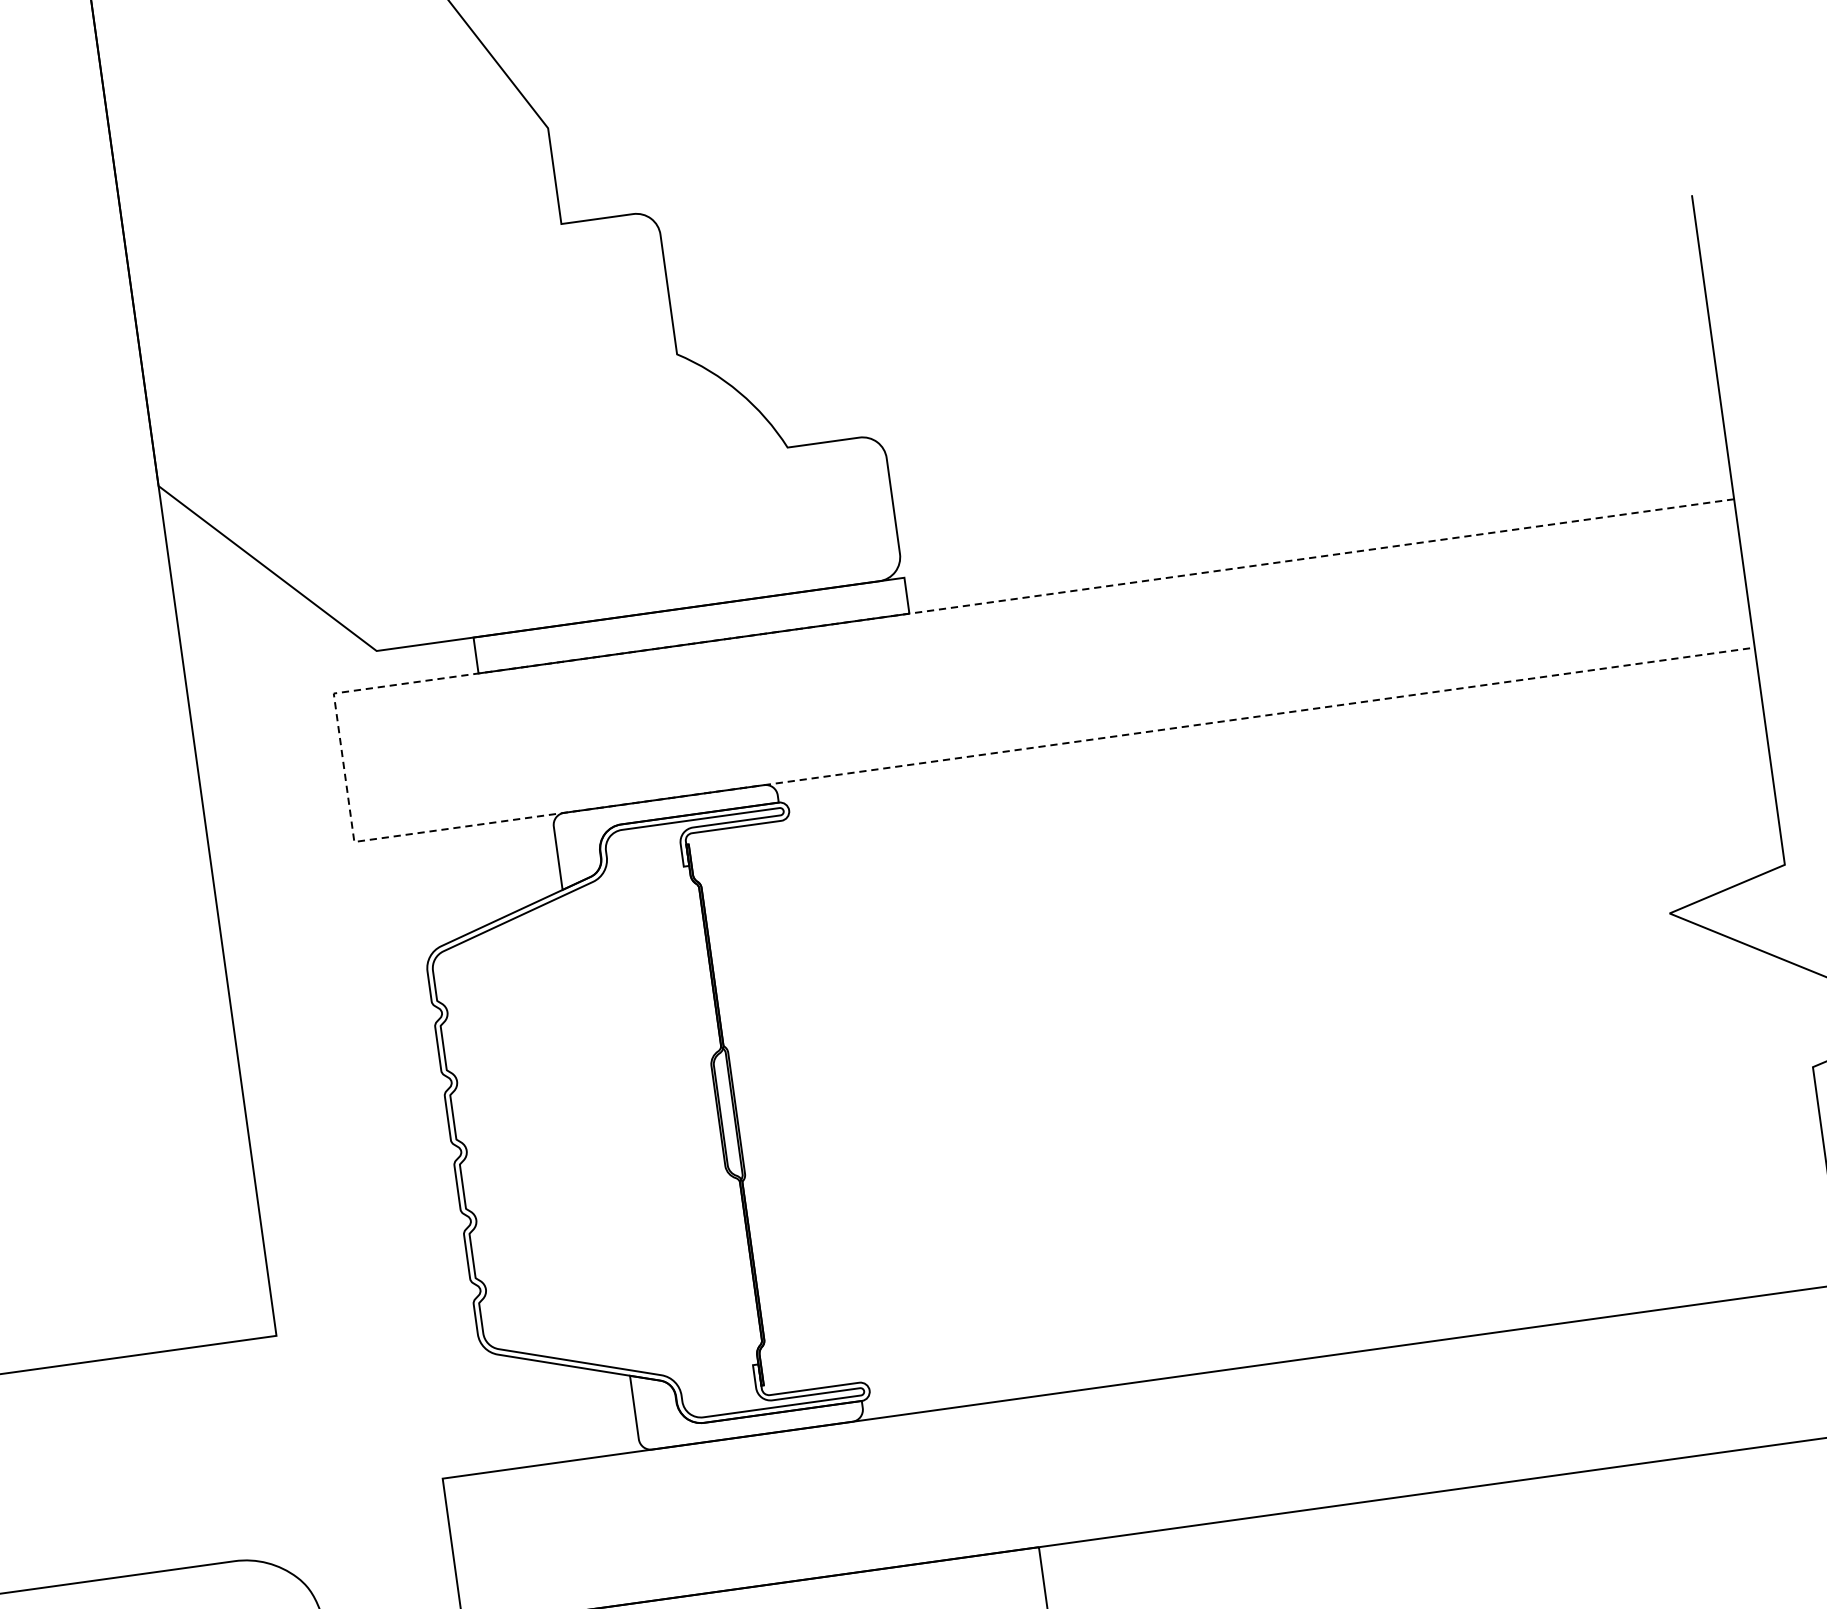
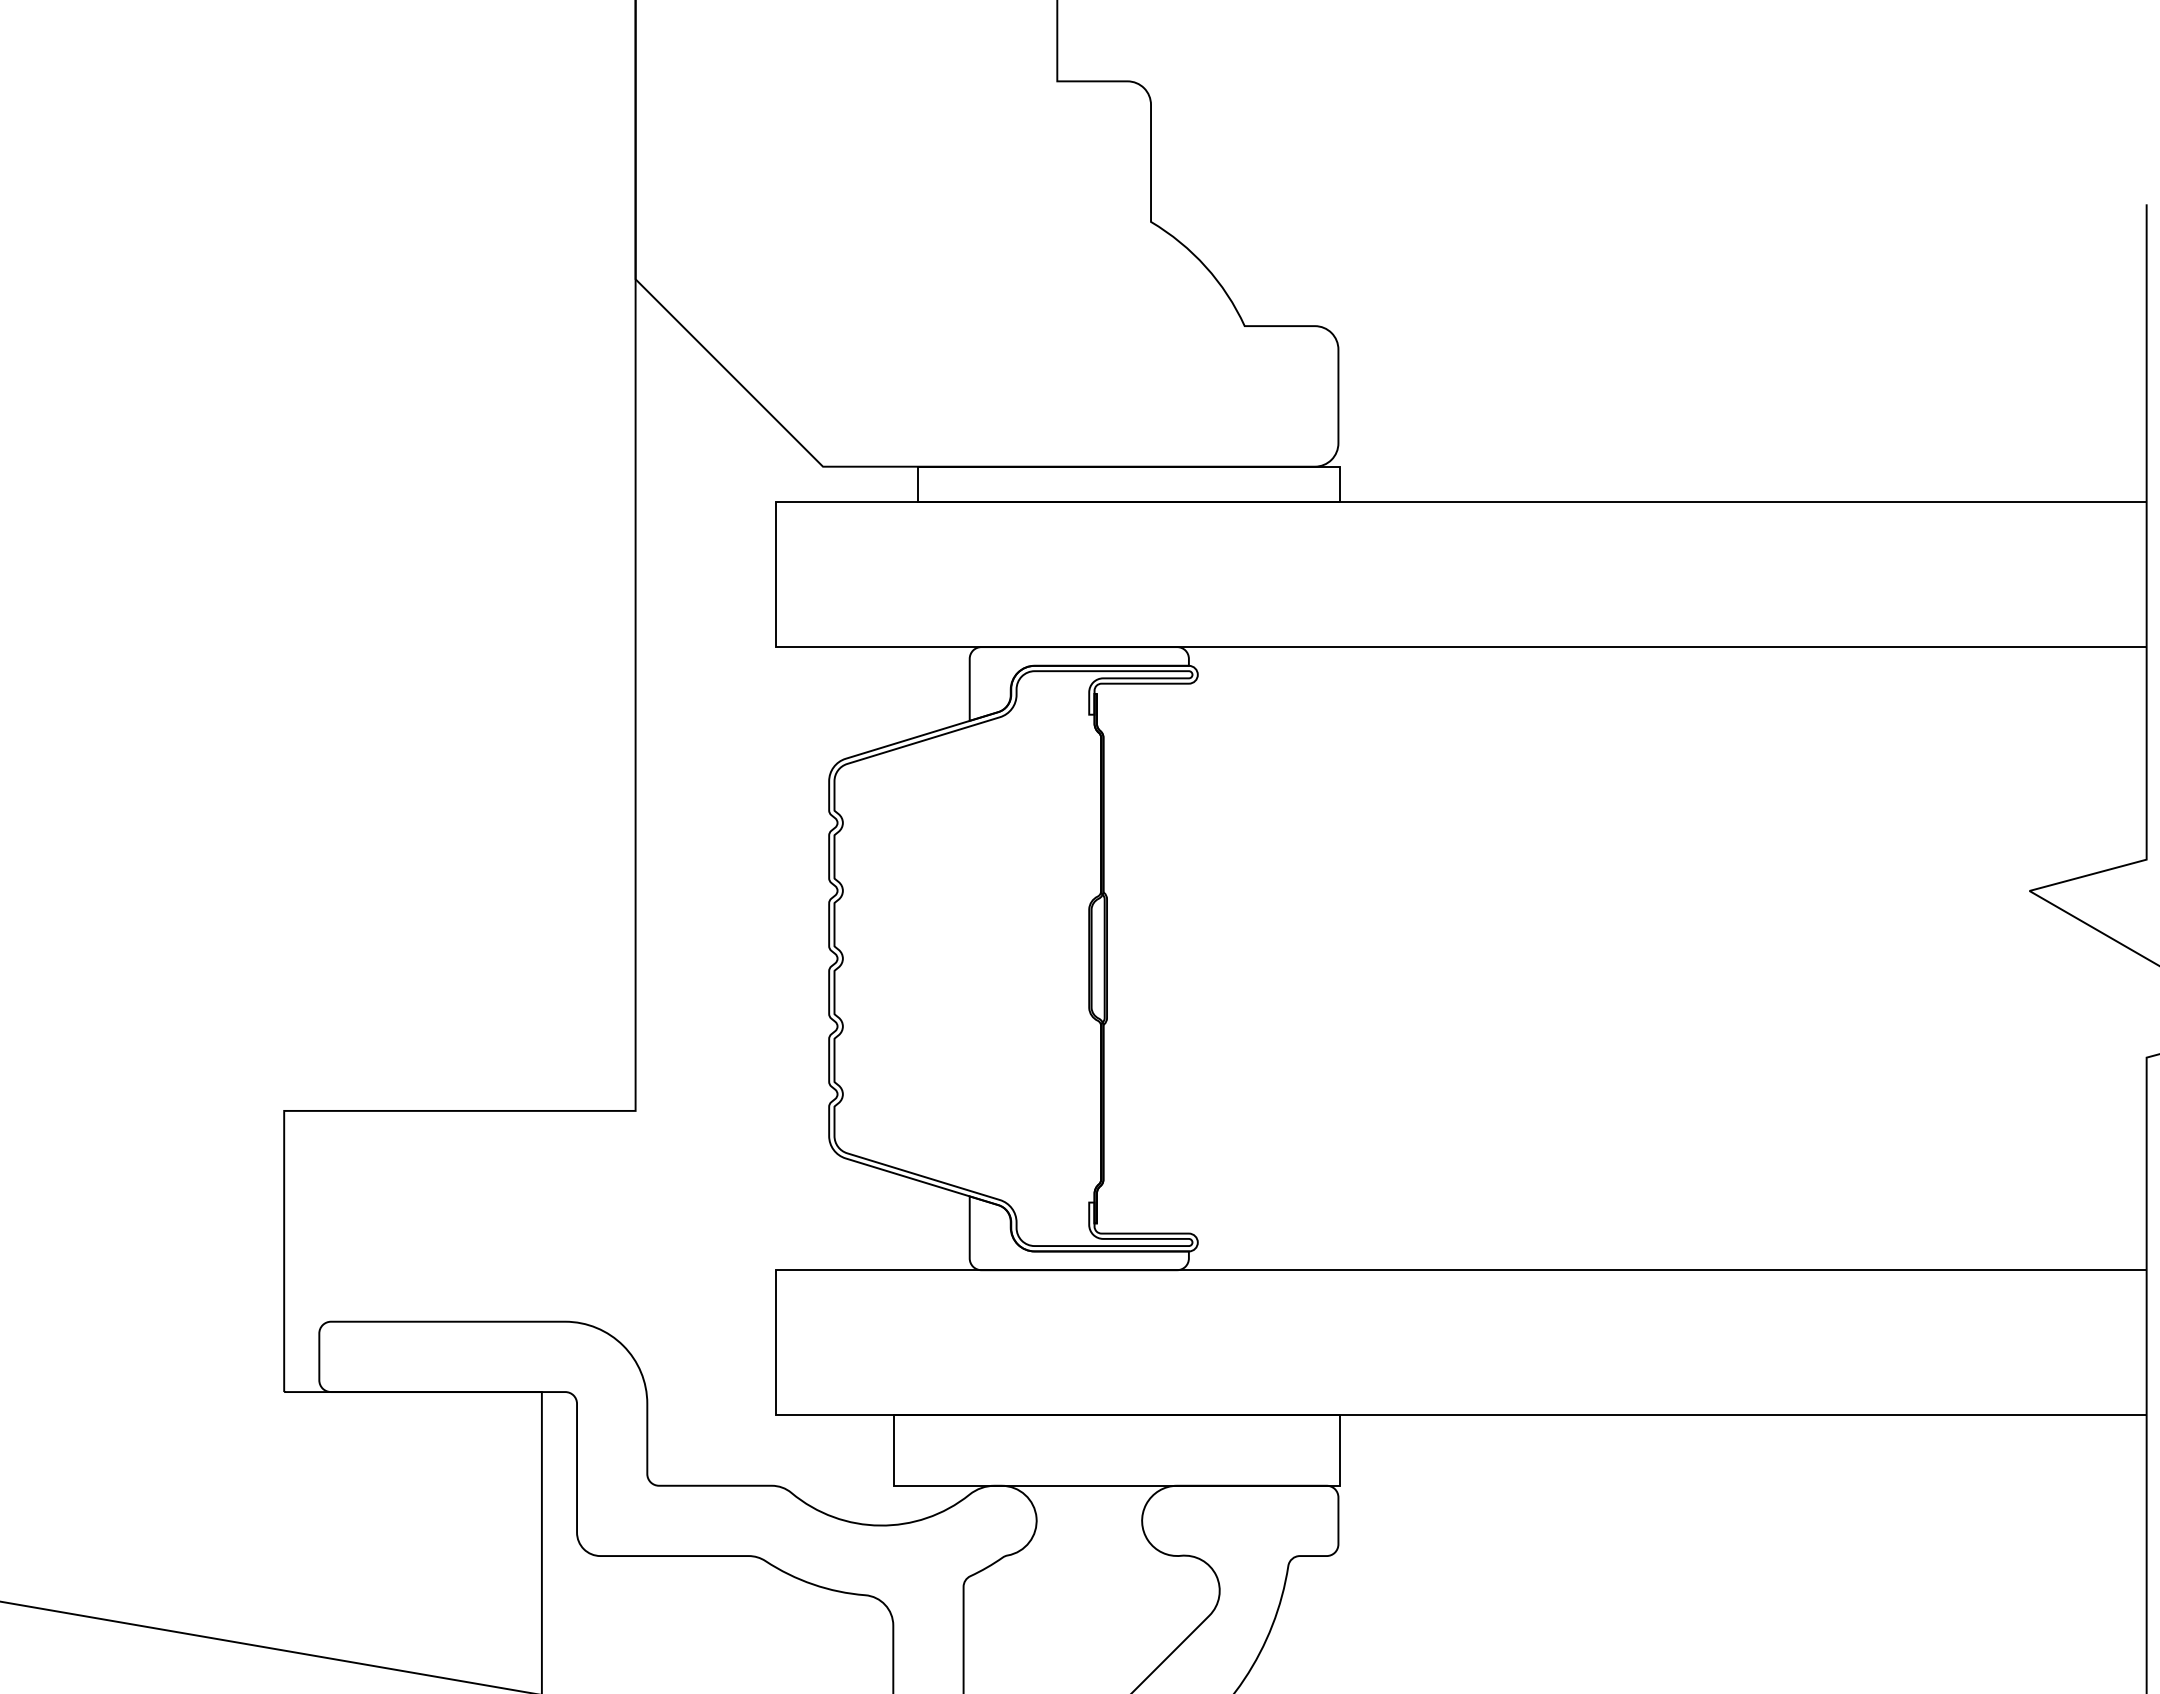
line: (344, 767) -> (776, 574), dashed -> solid

